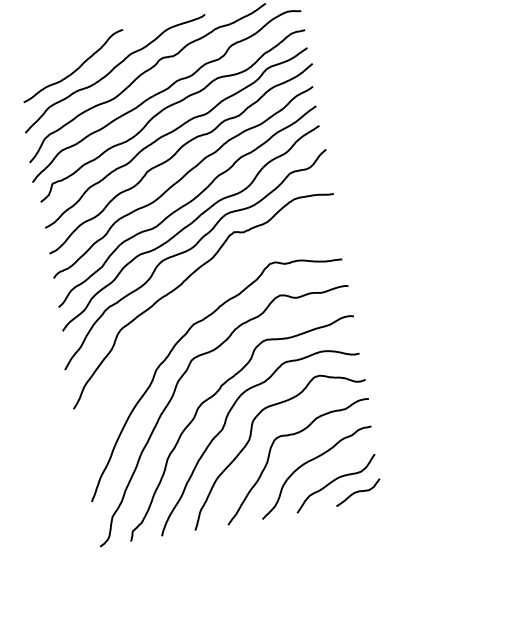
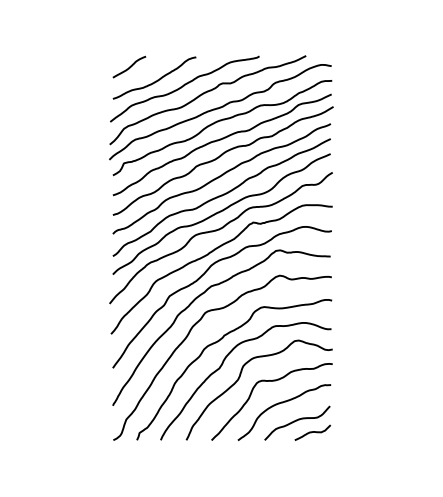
curve: (38, 56) -> (129, 66), added
curve: (178, 315) -> (201, 277), added

